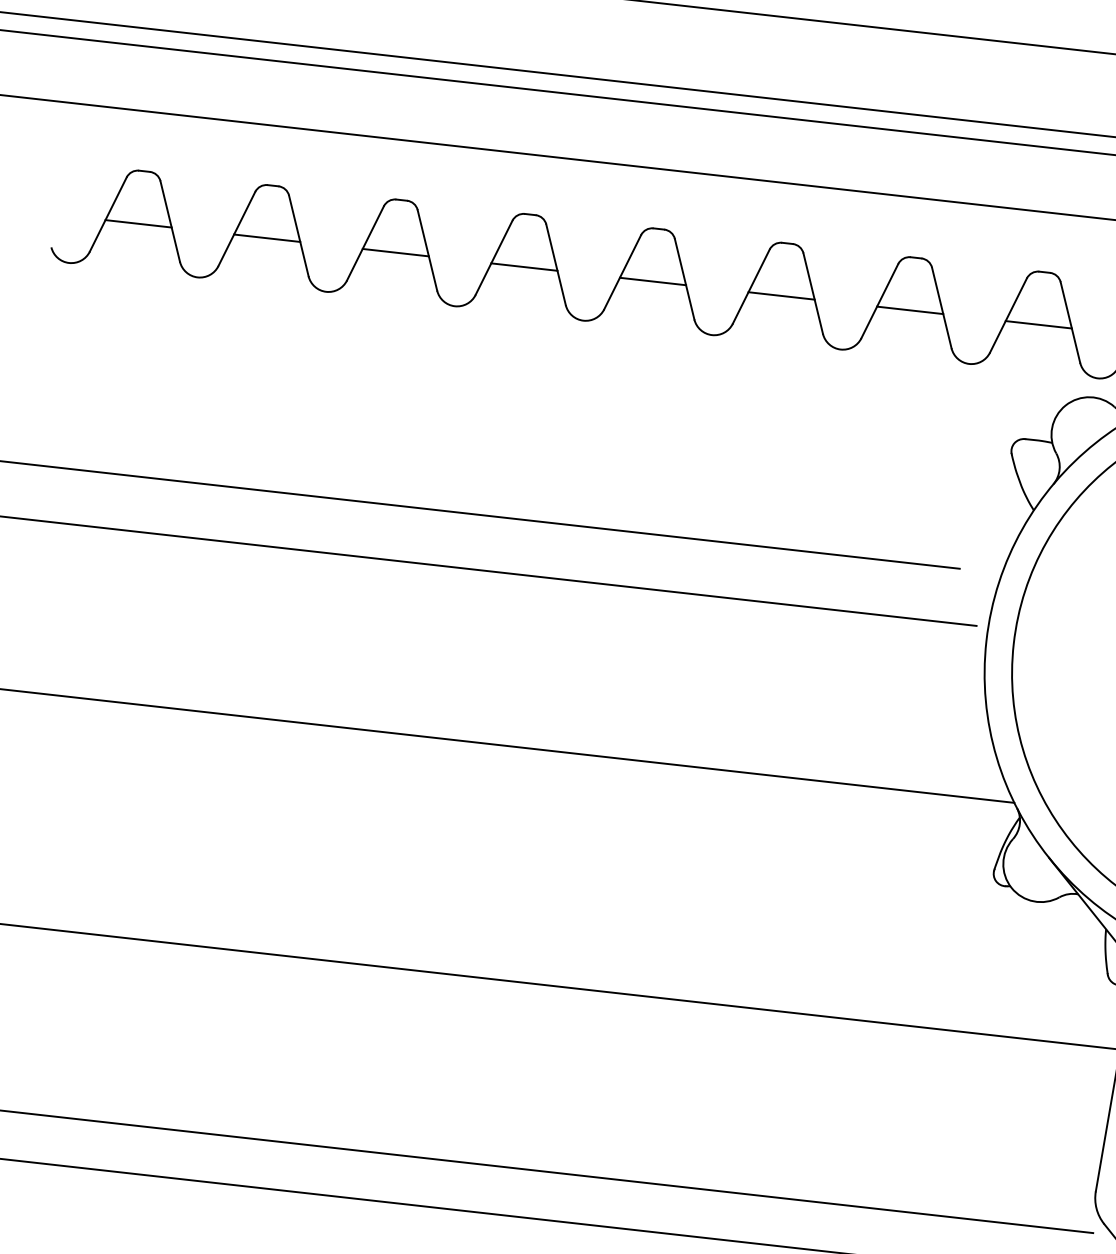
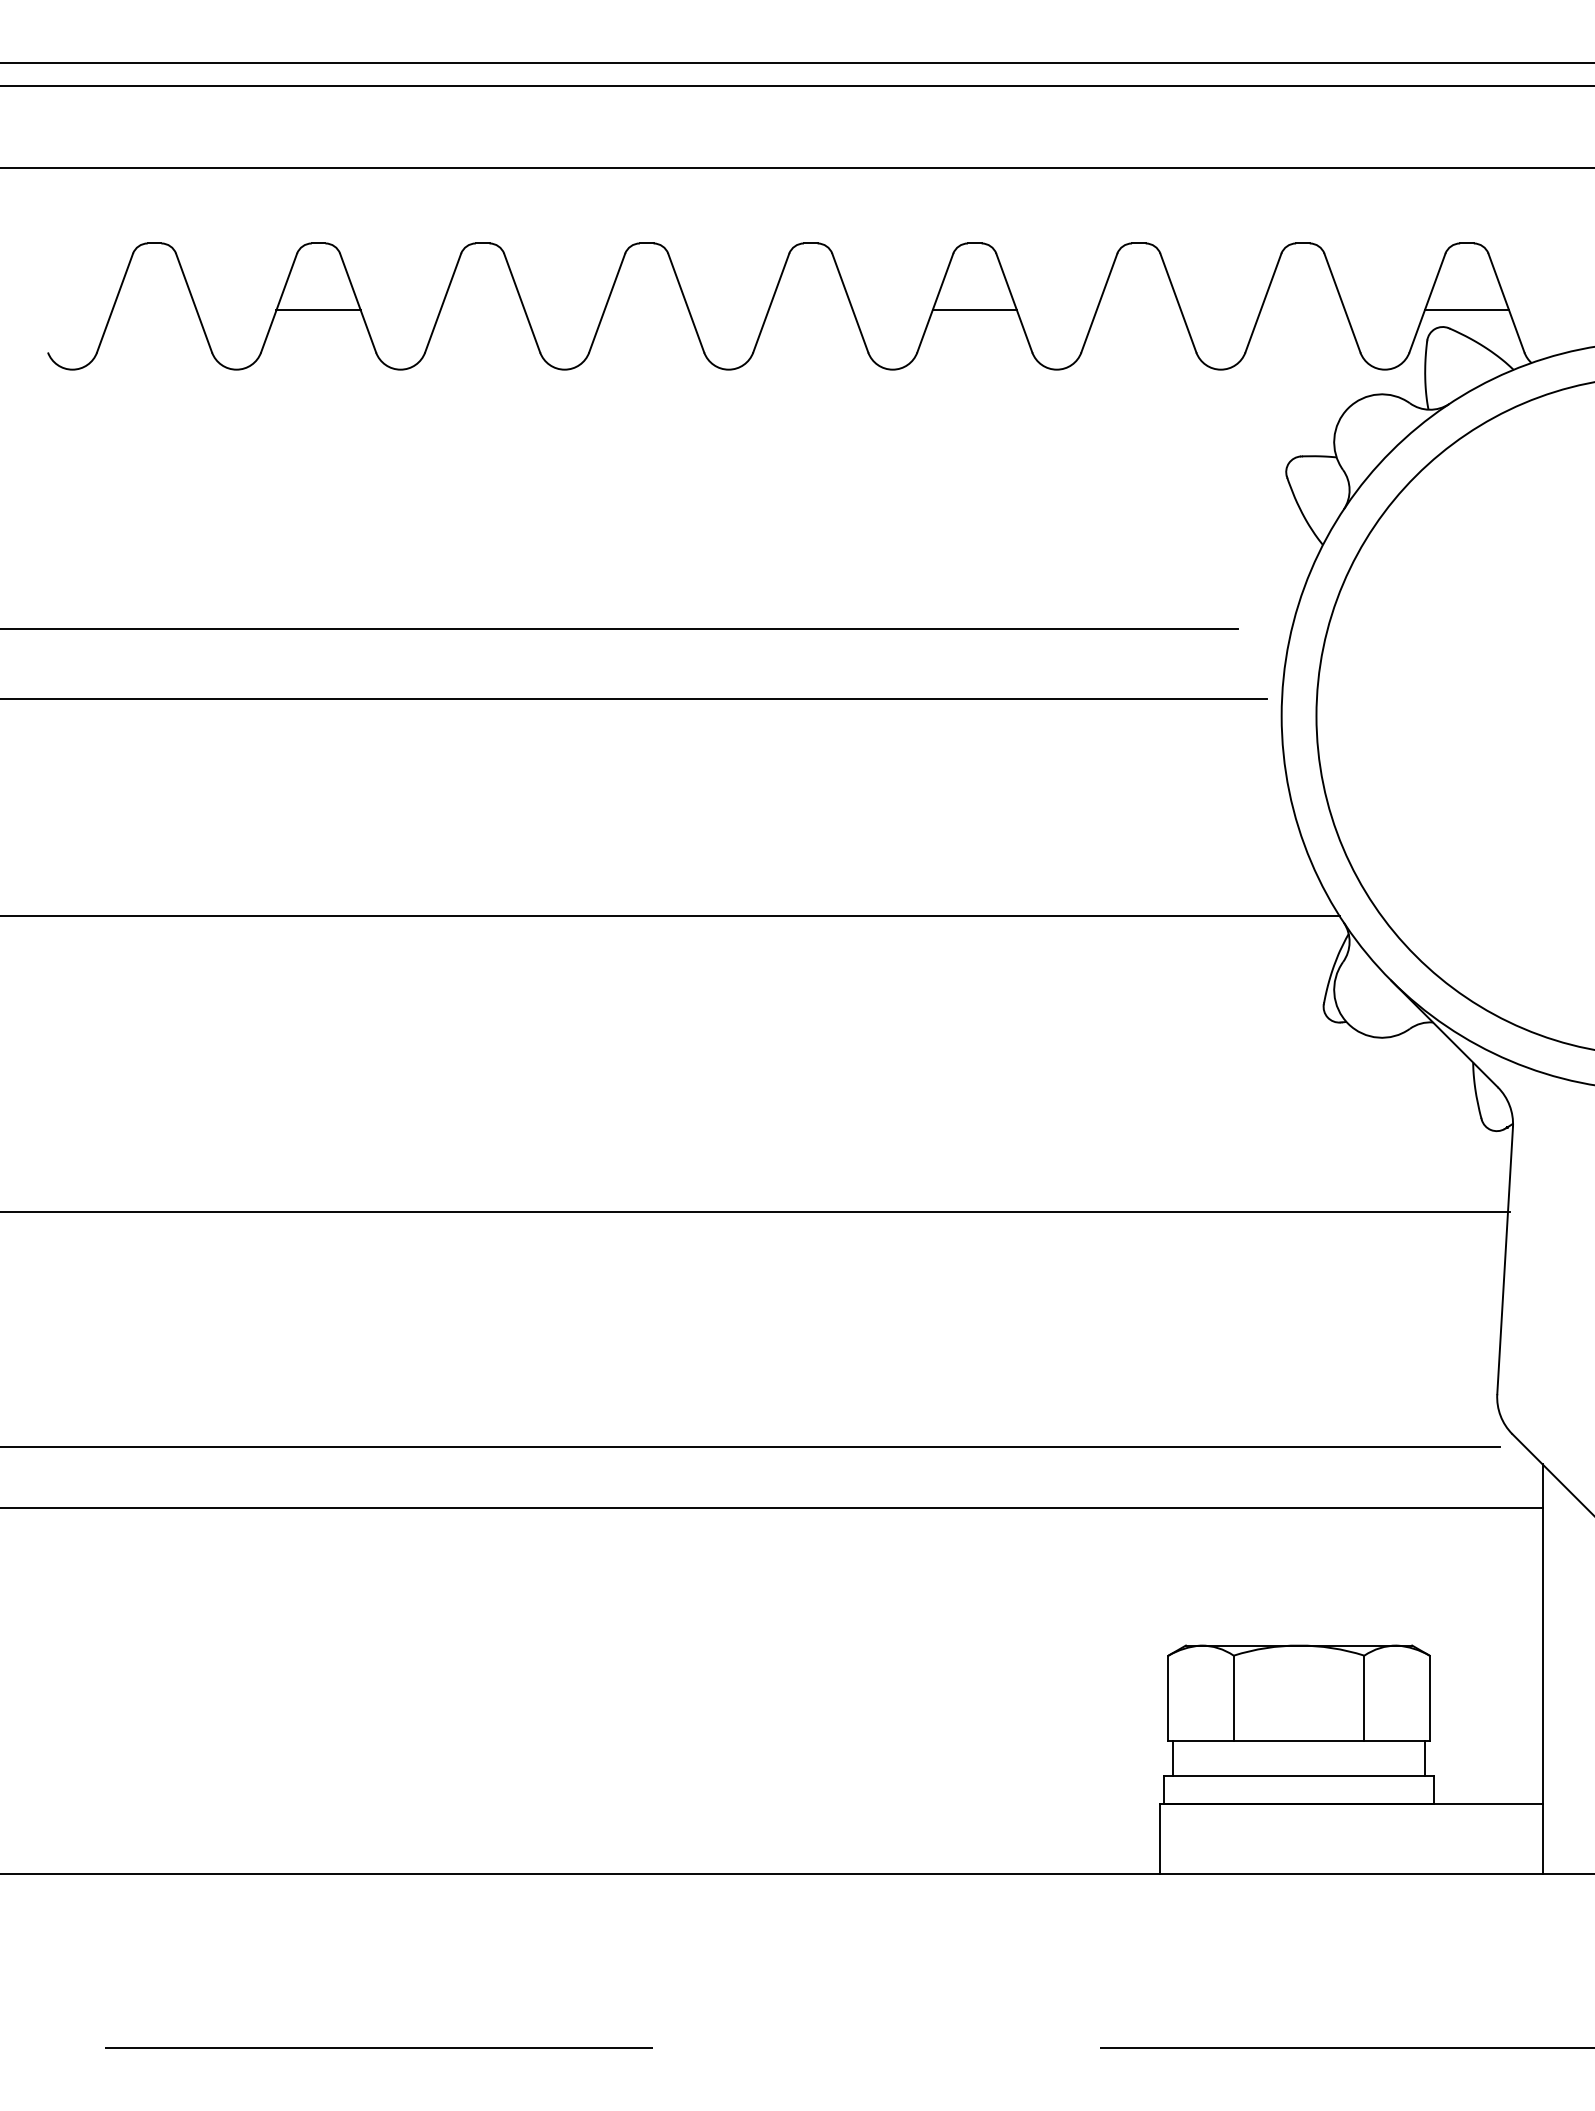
line: (138, 223) -> (154, 310), removed
line: (395, 252) -> (482, 310), removed
line: (524, 267) -> (646, 310), removed
line: (652, 281) -> (810, 310), removed
line: (909, 310) -> (1138, 310), removed
line: (1038, 324) -> (1302, 310), removed

